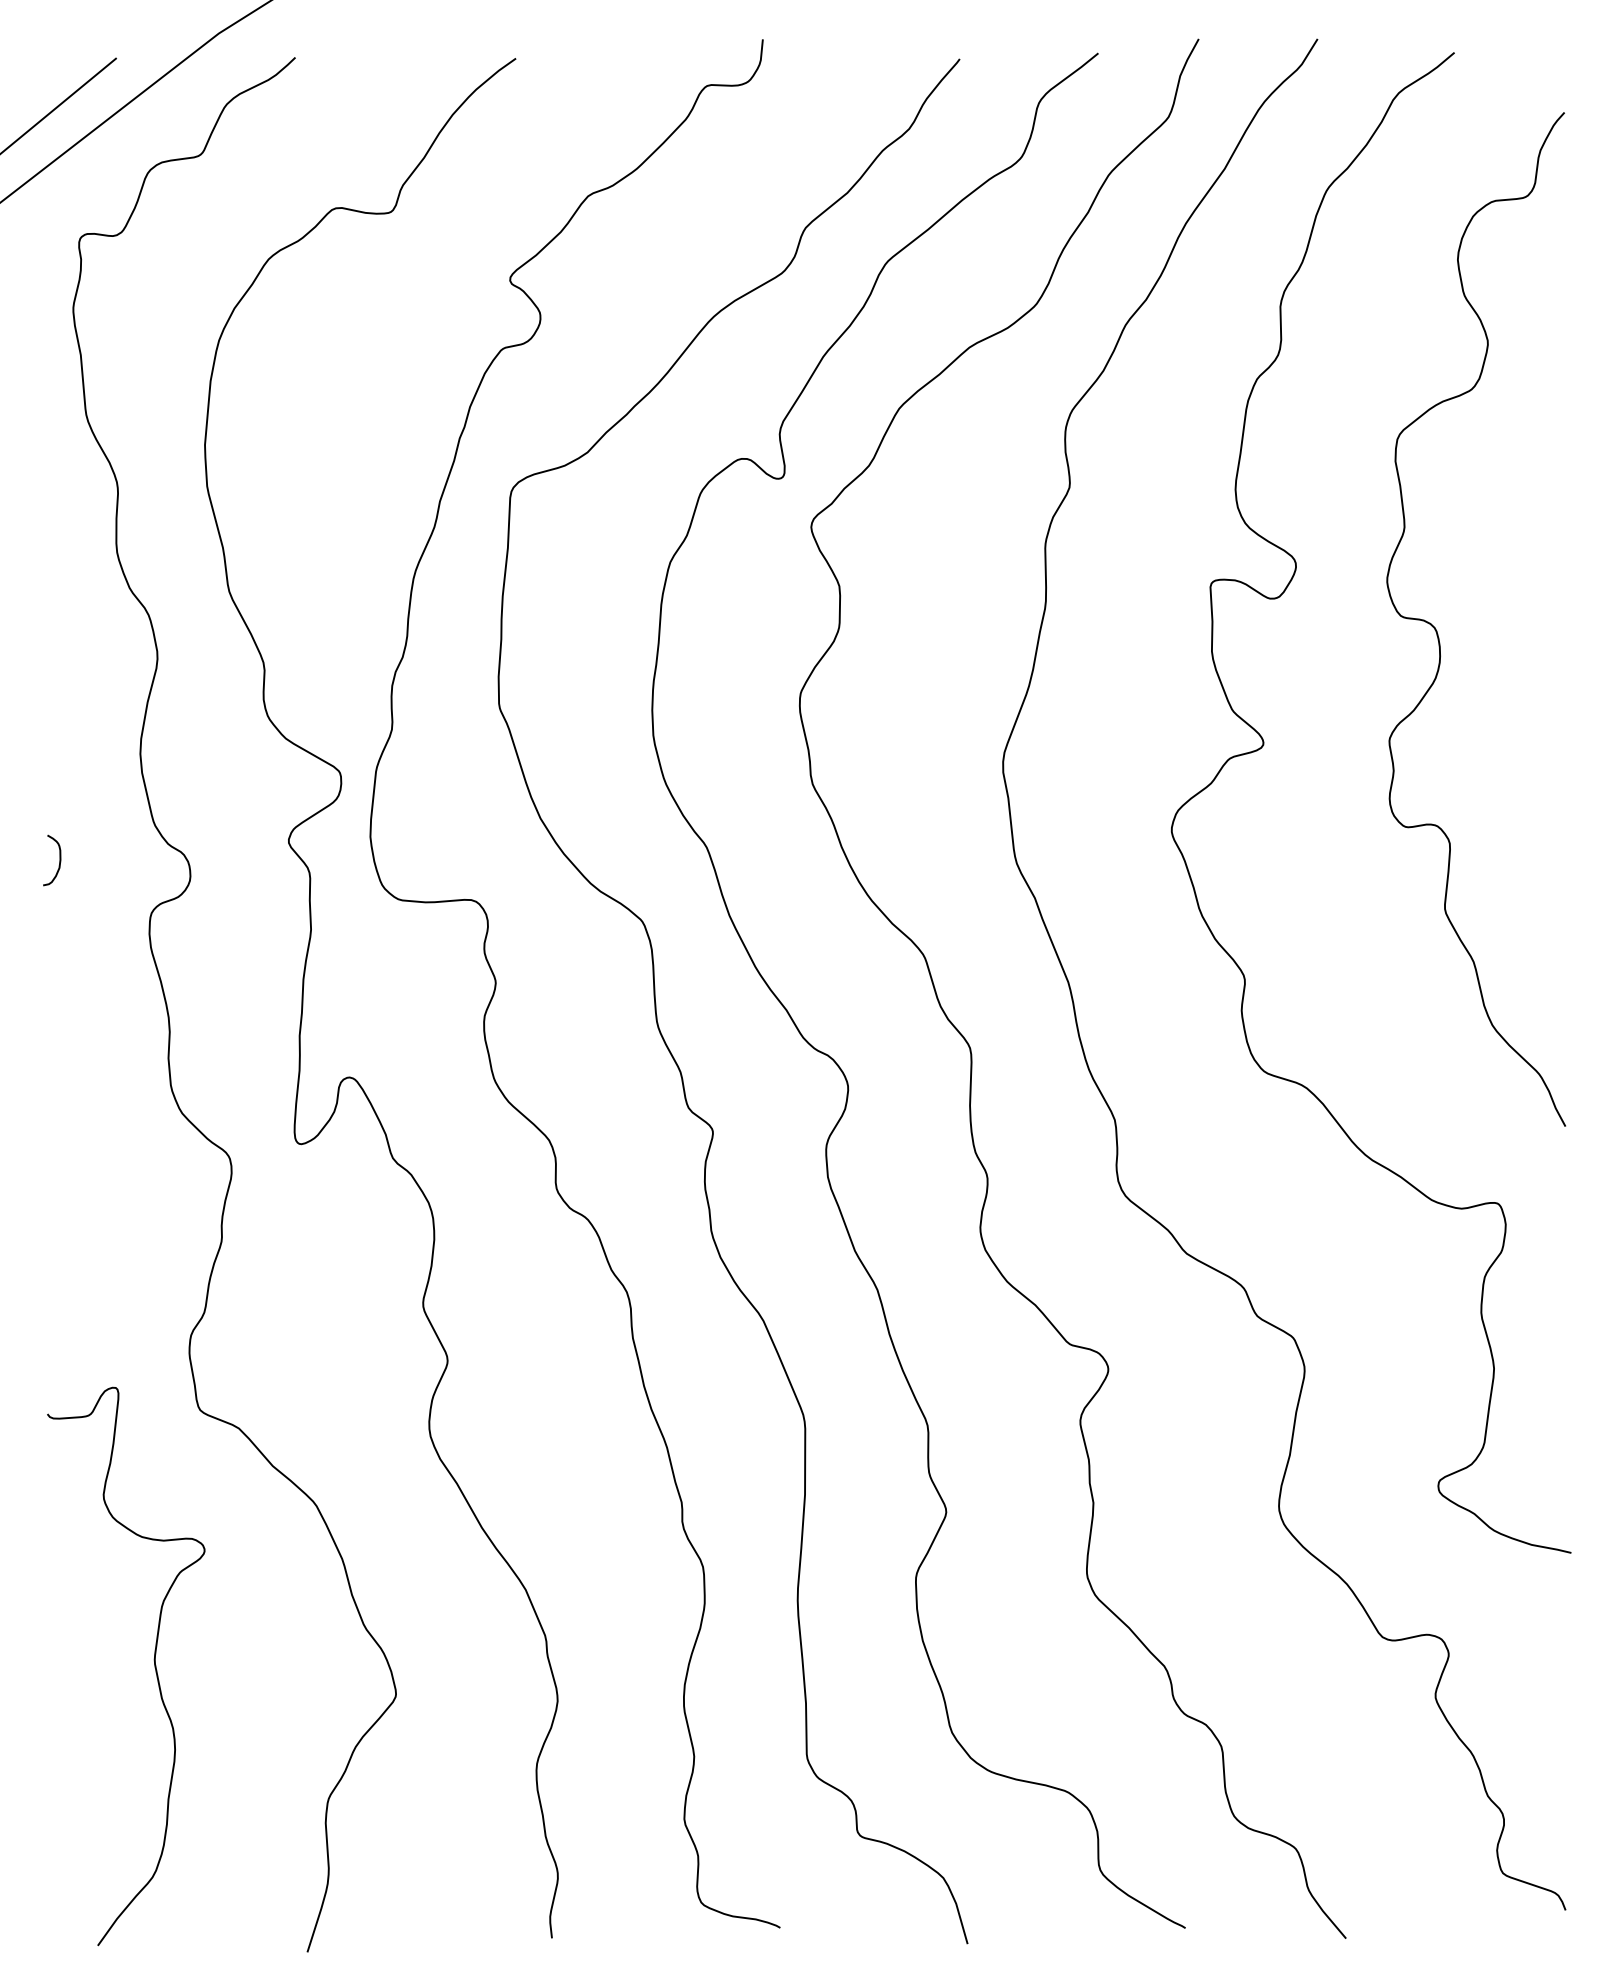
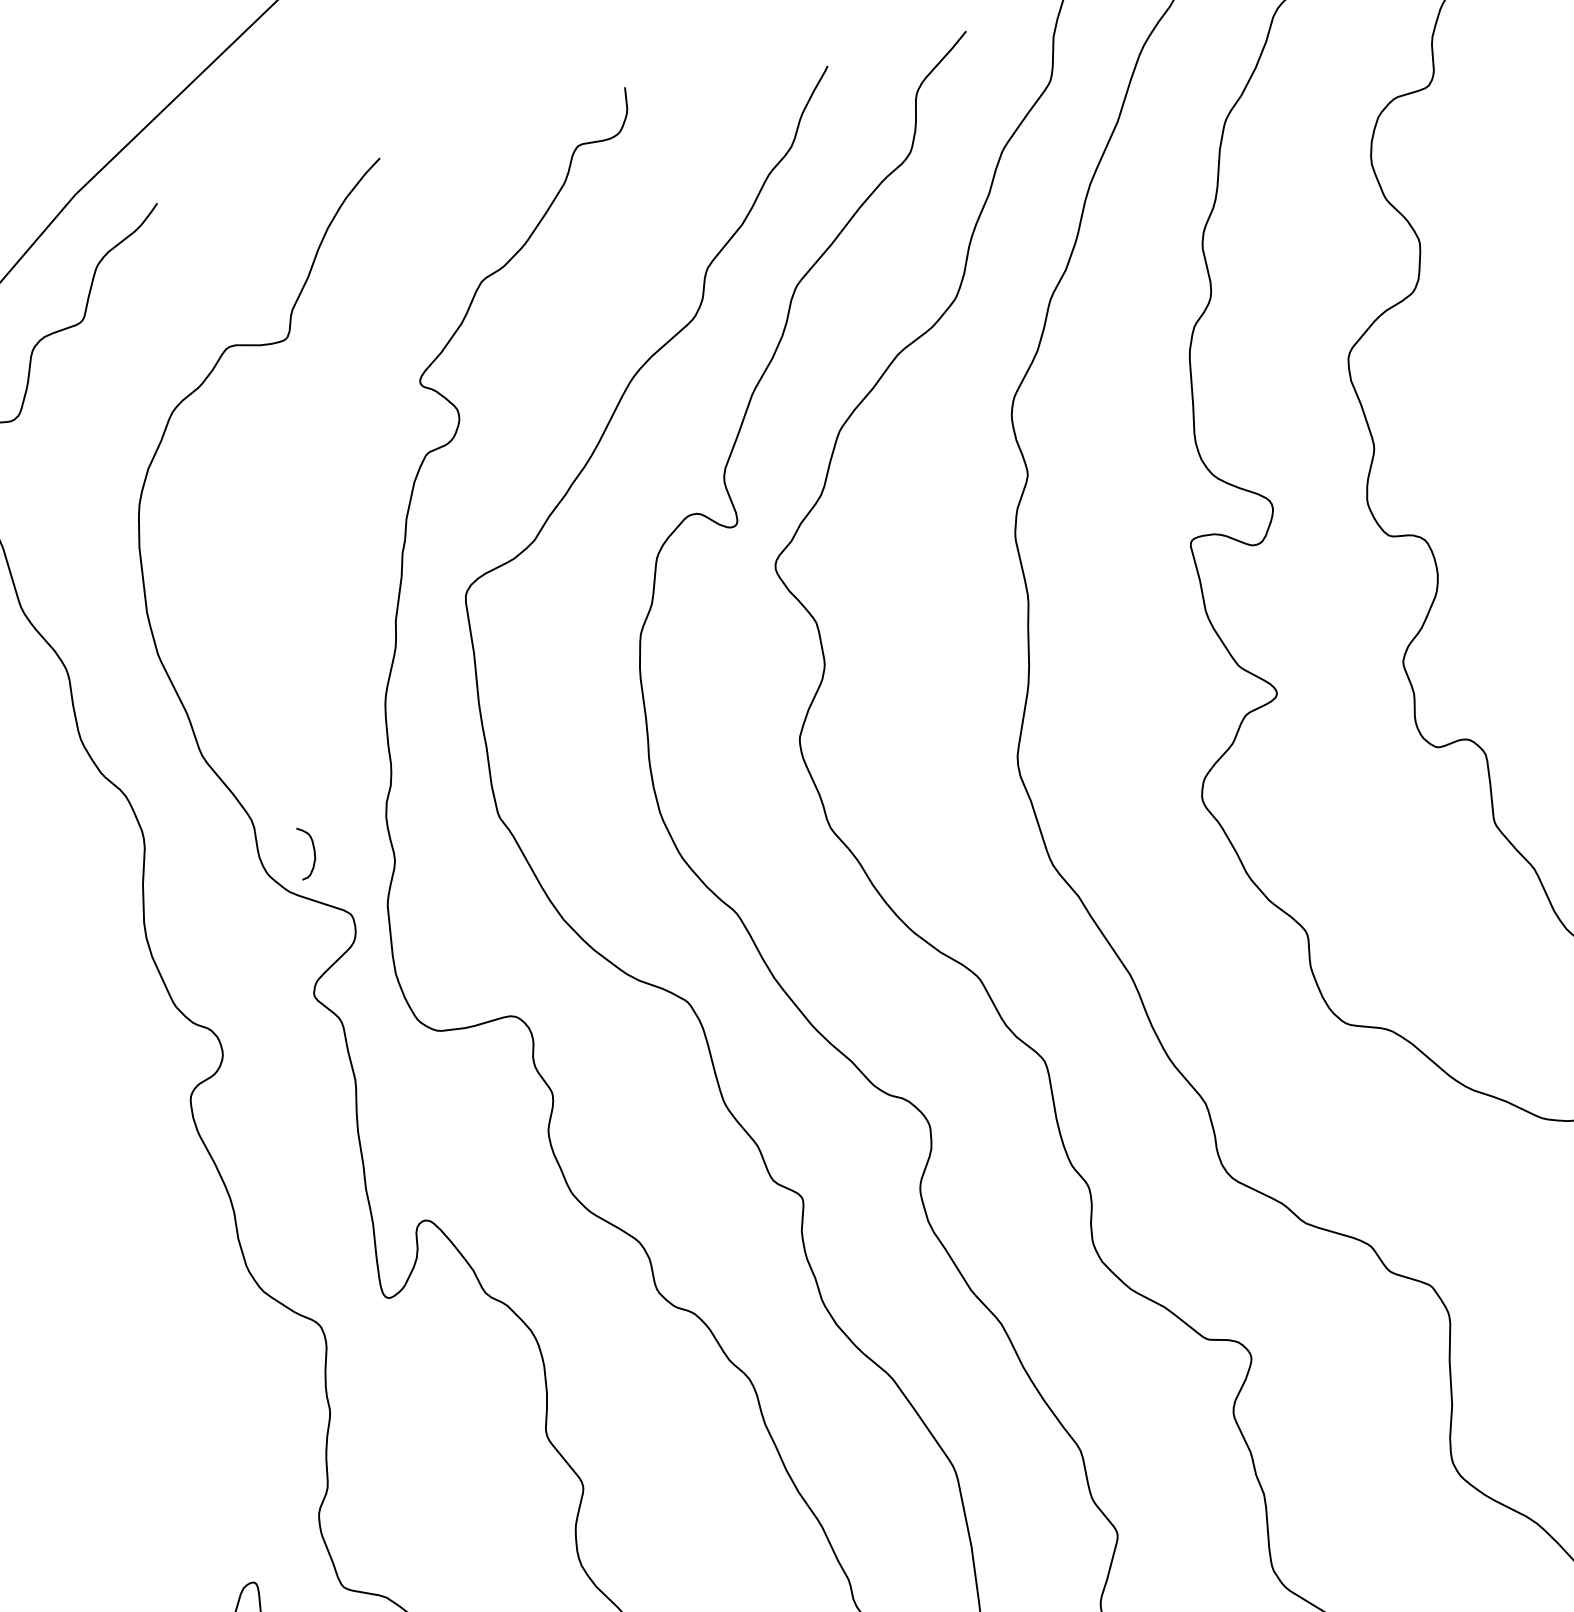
curve: (59, 860) -> (313, 851), moved

